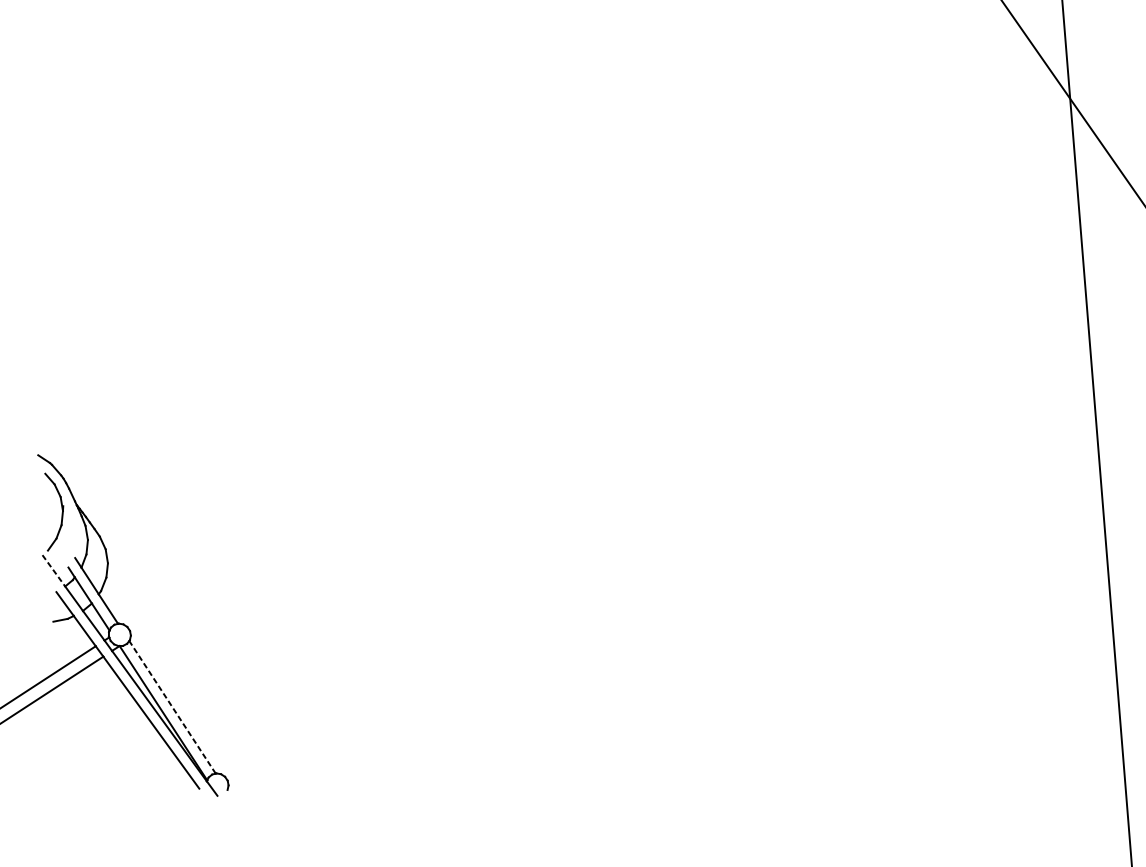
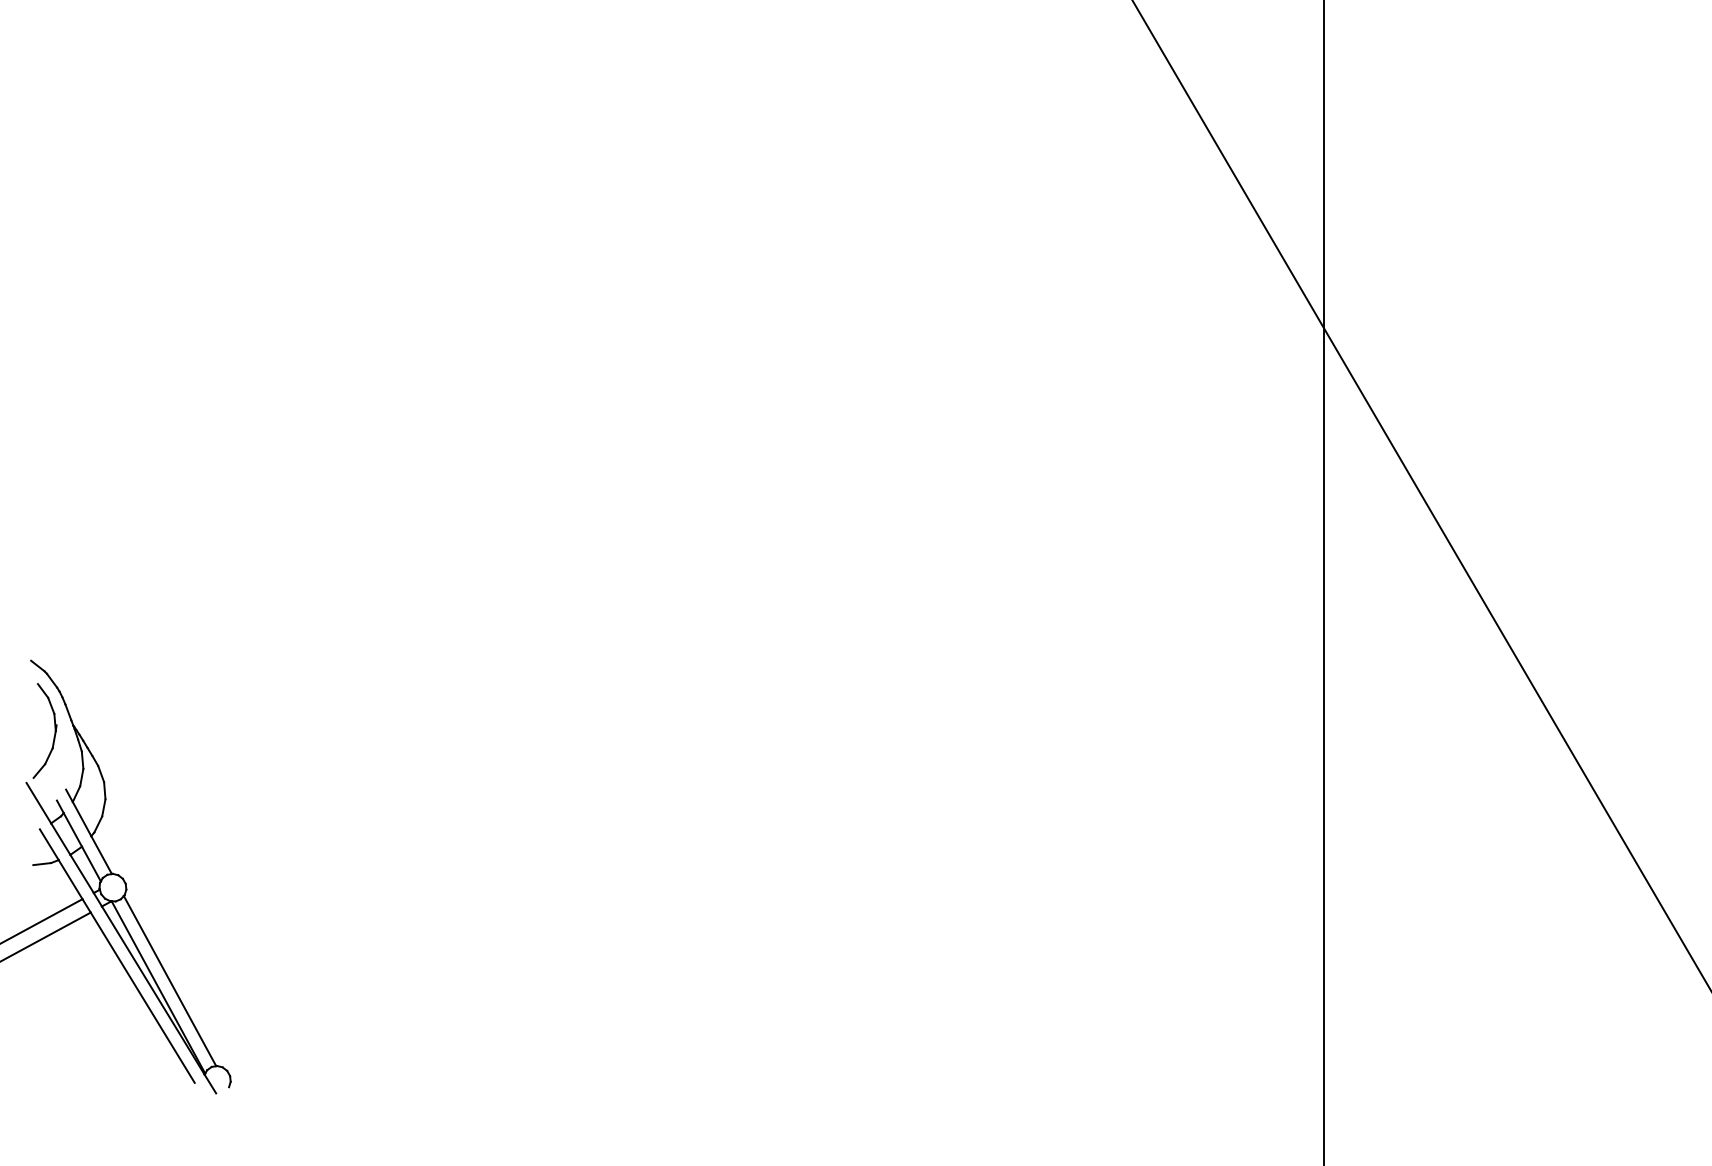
line: (53, 571) -> (38, 803), dashed -> solid
line: (172, 707) -> (170, 981), dashed -> solid

